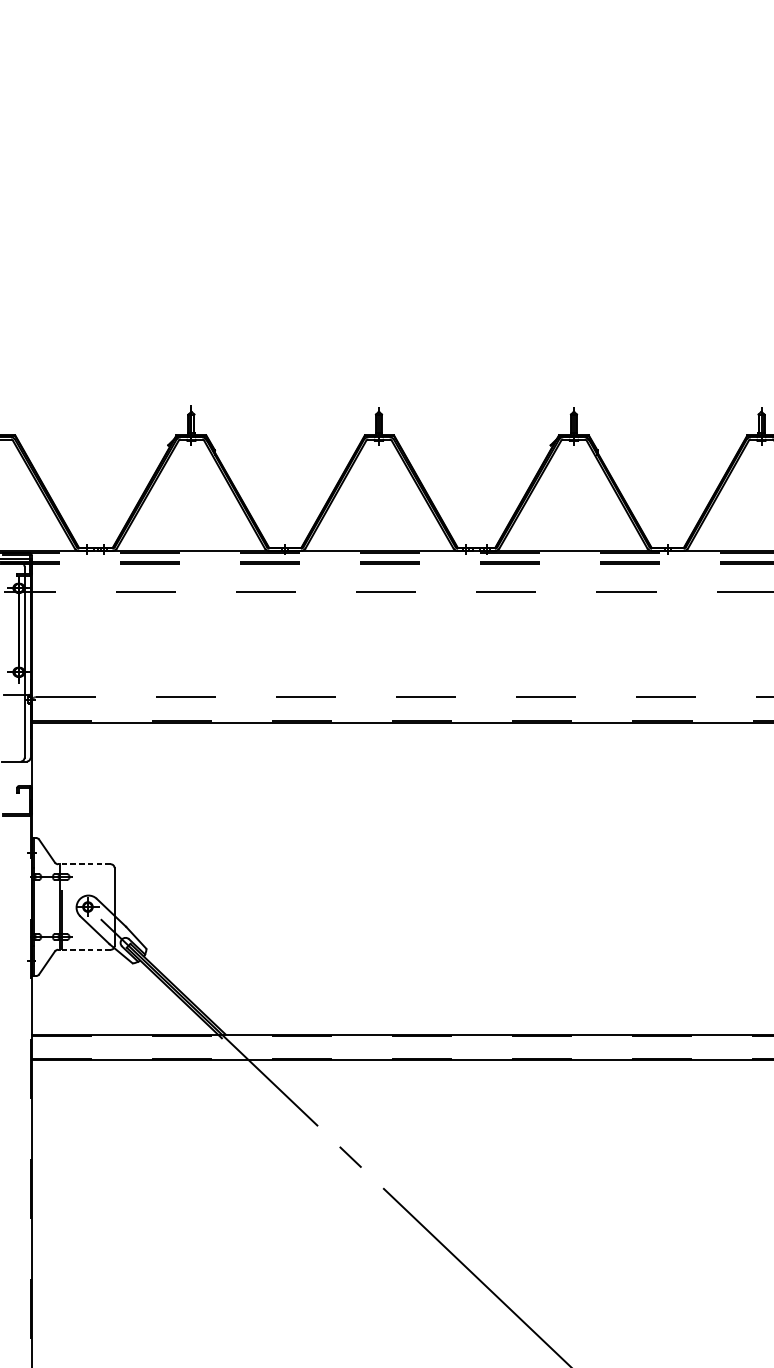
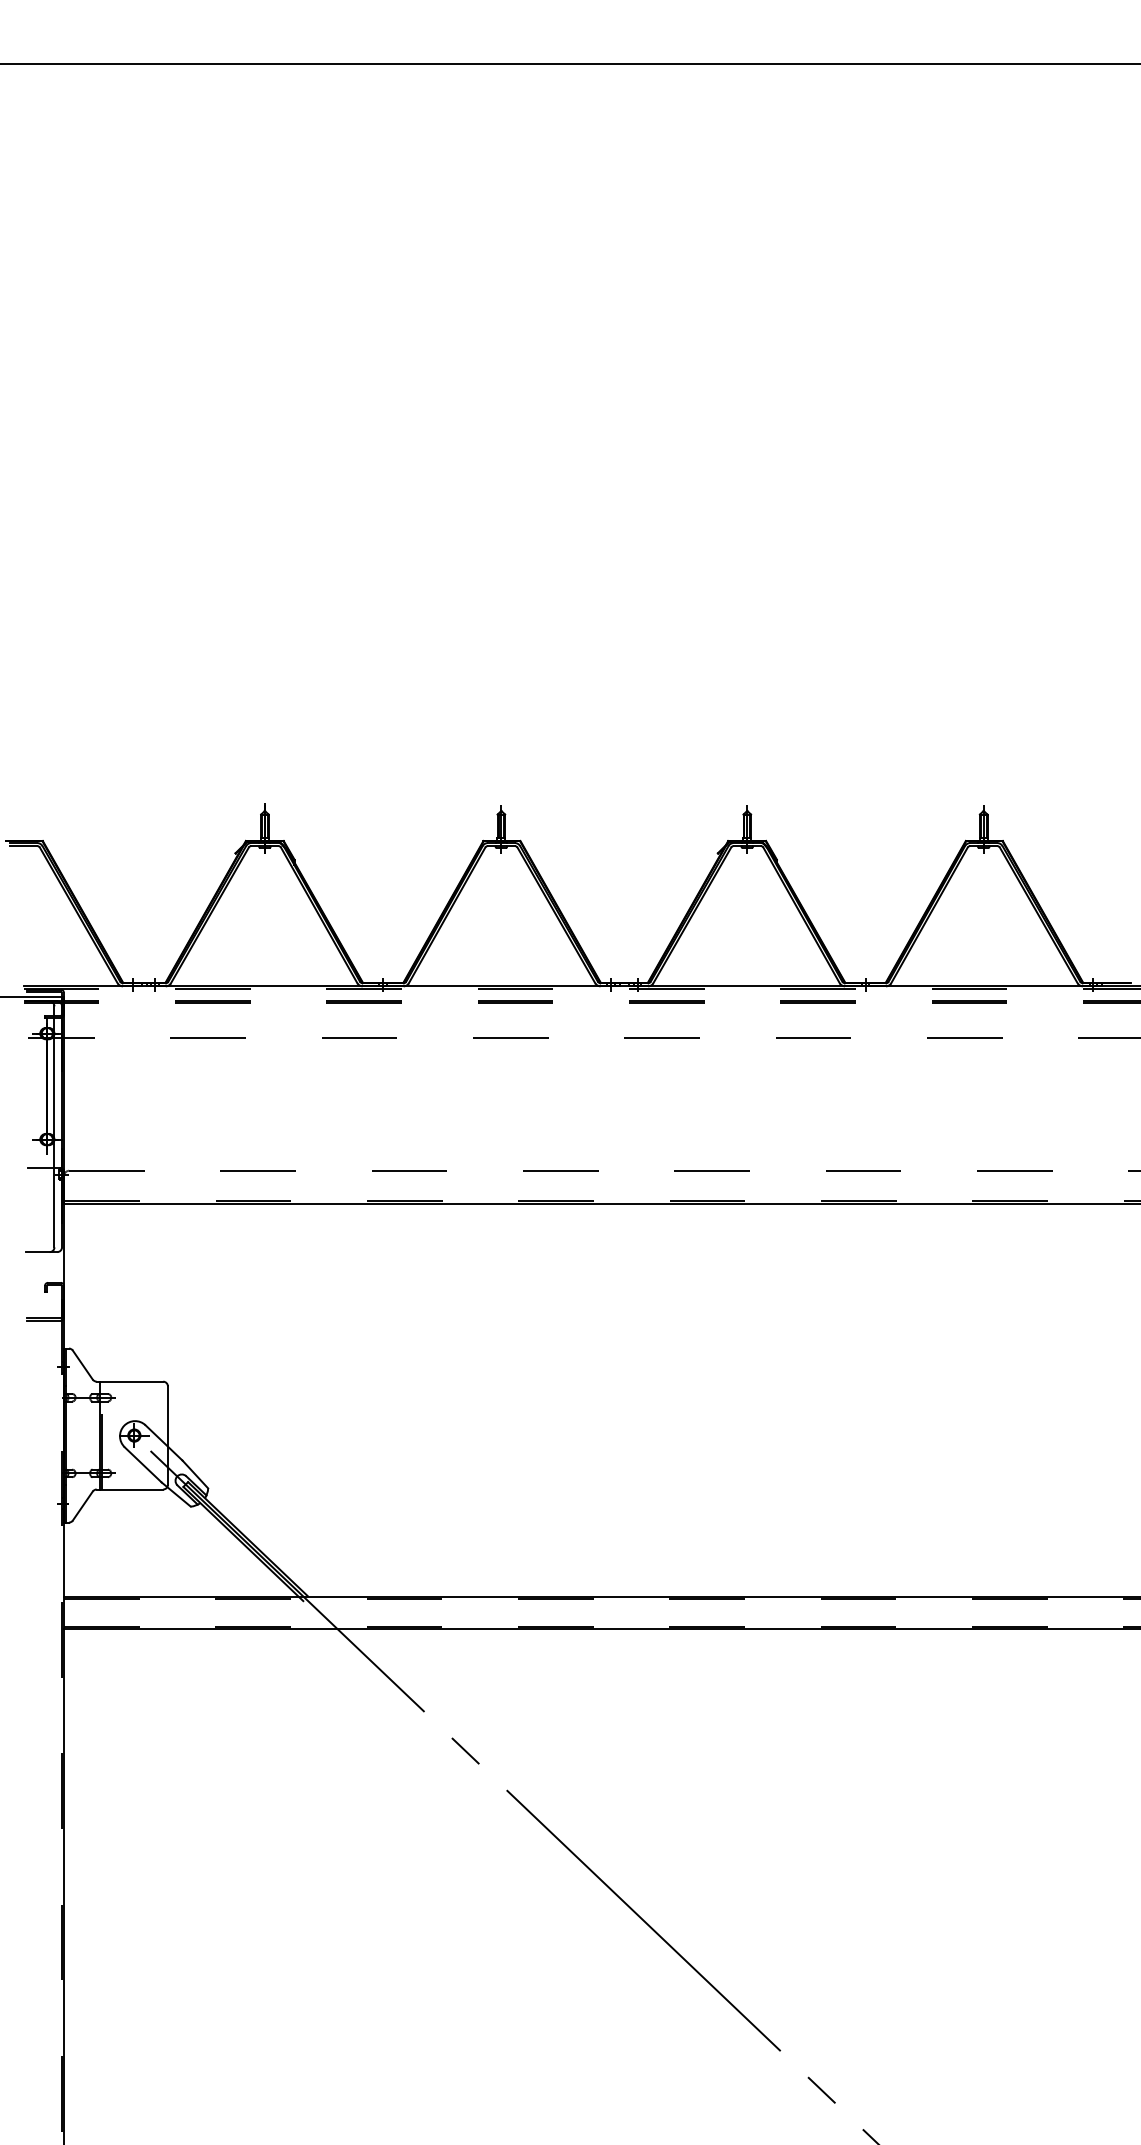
line: (84, 864) -> (129, 1381), dashed -> solid
line: (84, 949) -> (129, 1489), dashed -> solid

